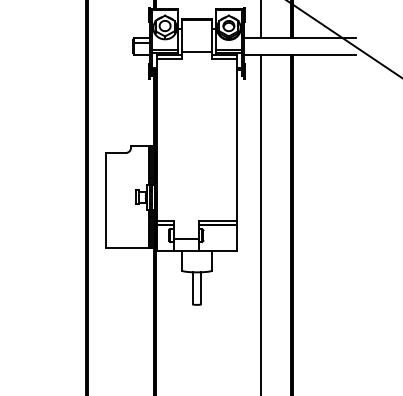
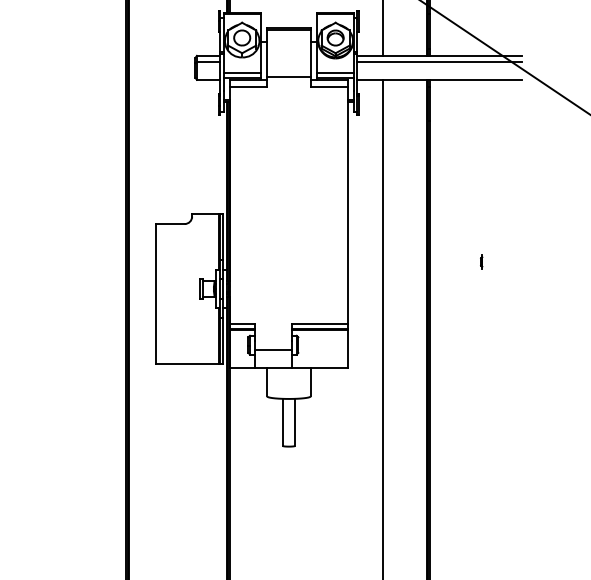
line: (299, 42) -> (439, 62), added
line: (328, 178) -> (481, 261), added

